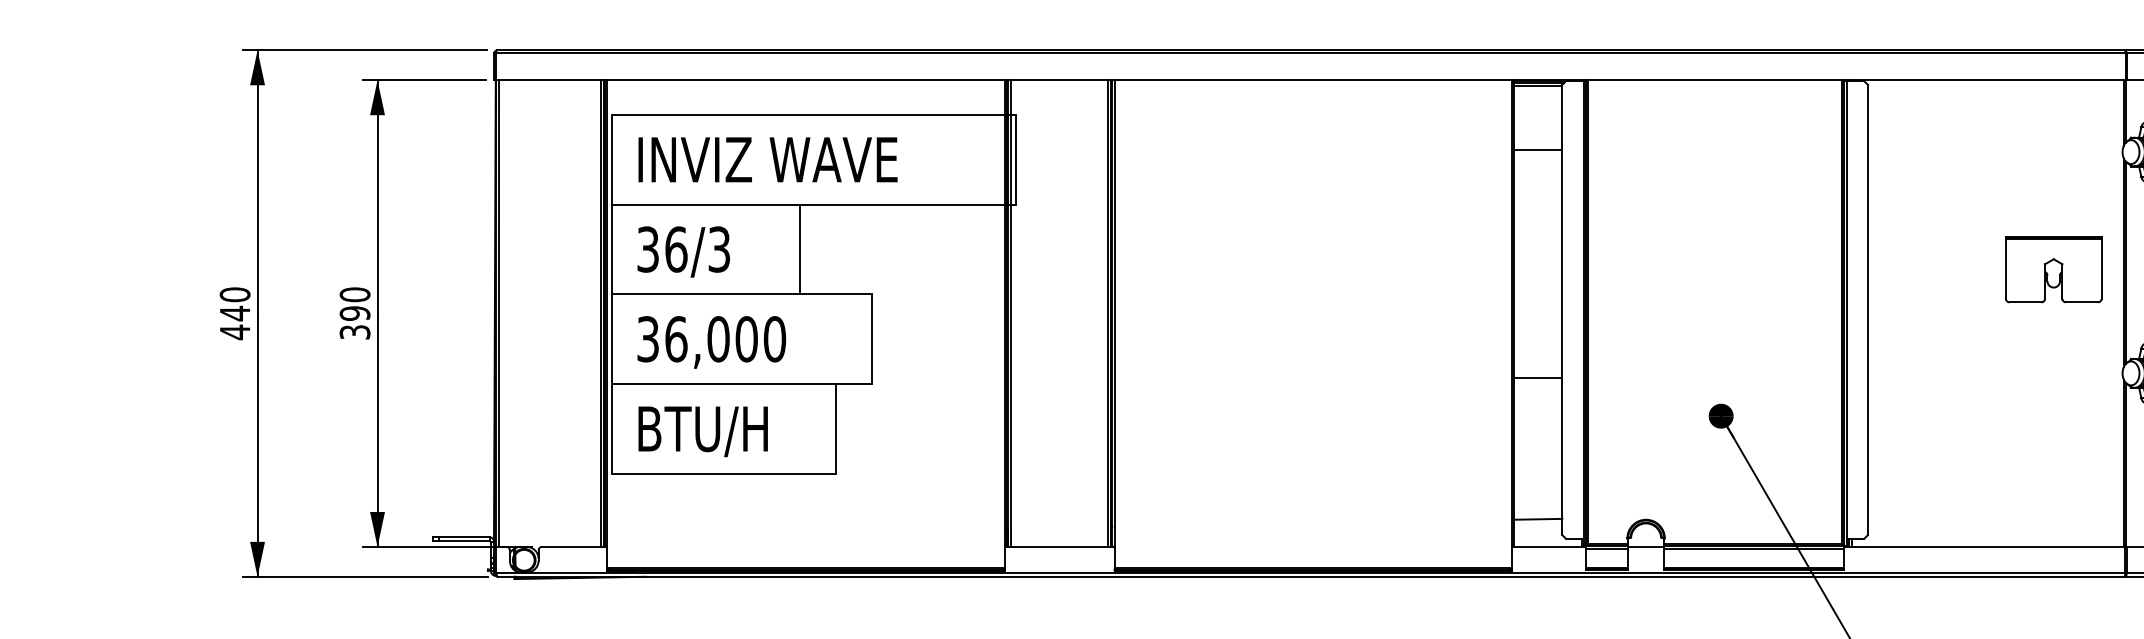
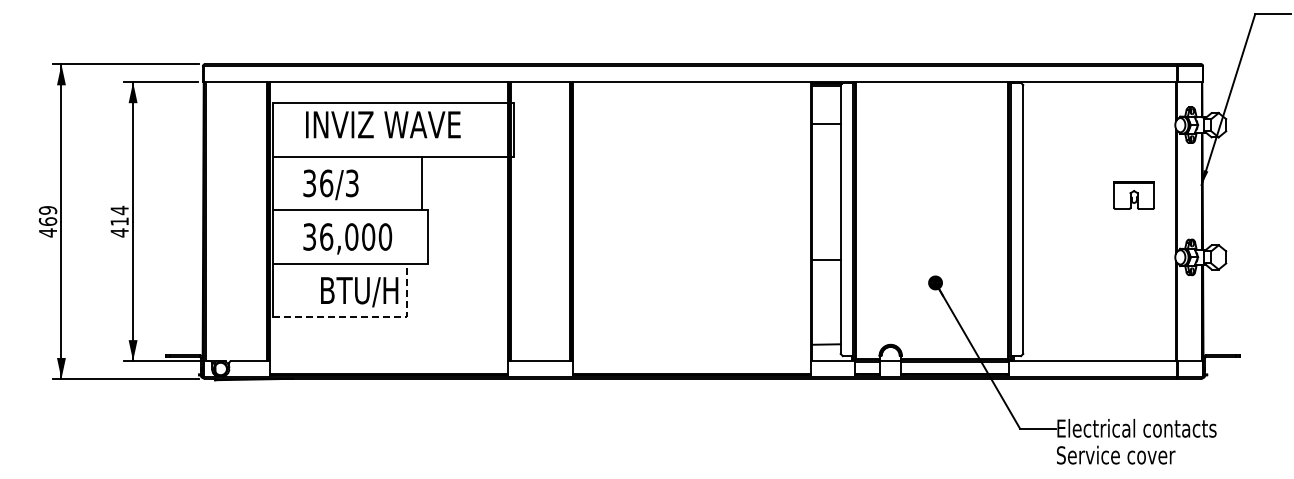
text: (768, 159) -> (383, 124), moved
line: (800, 249) -> (421, 183), moved
text: (682, 251) -> (330, 184), moved
part: (2052, 269) -> (1133, 195), size x0.7
text: (234, 304) -> (47, 216), 440 -> 469
text: (354, 313) -> (119, 221), 390 -> 414
text: (711, 341) -> (347, 238), moved
text: (703, 432) -> (359, 292), moved
line: (769, 474) -> (367, 317), solid -> dashed

